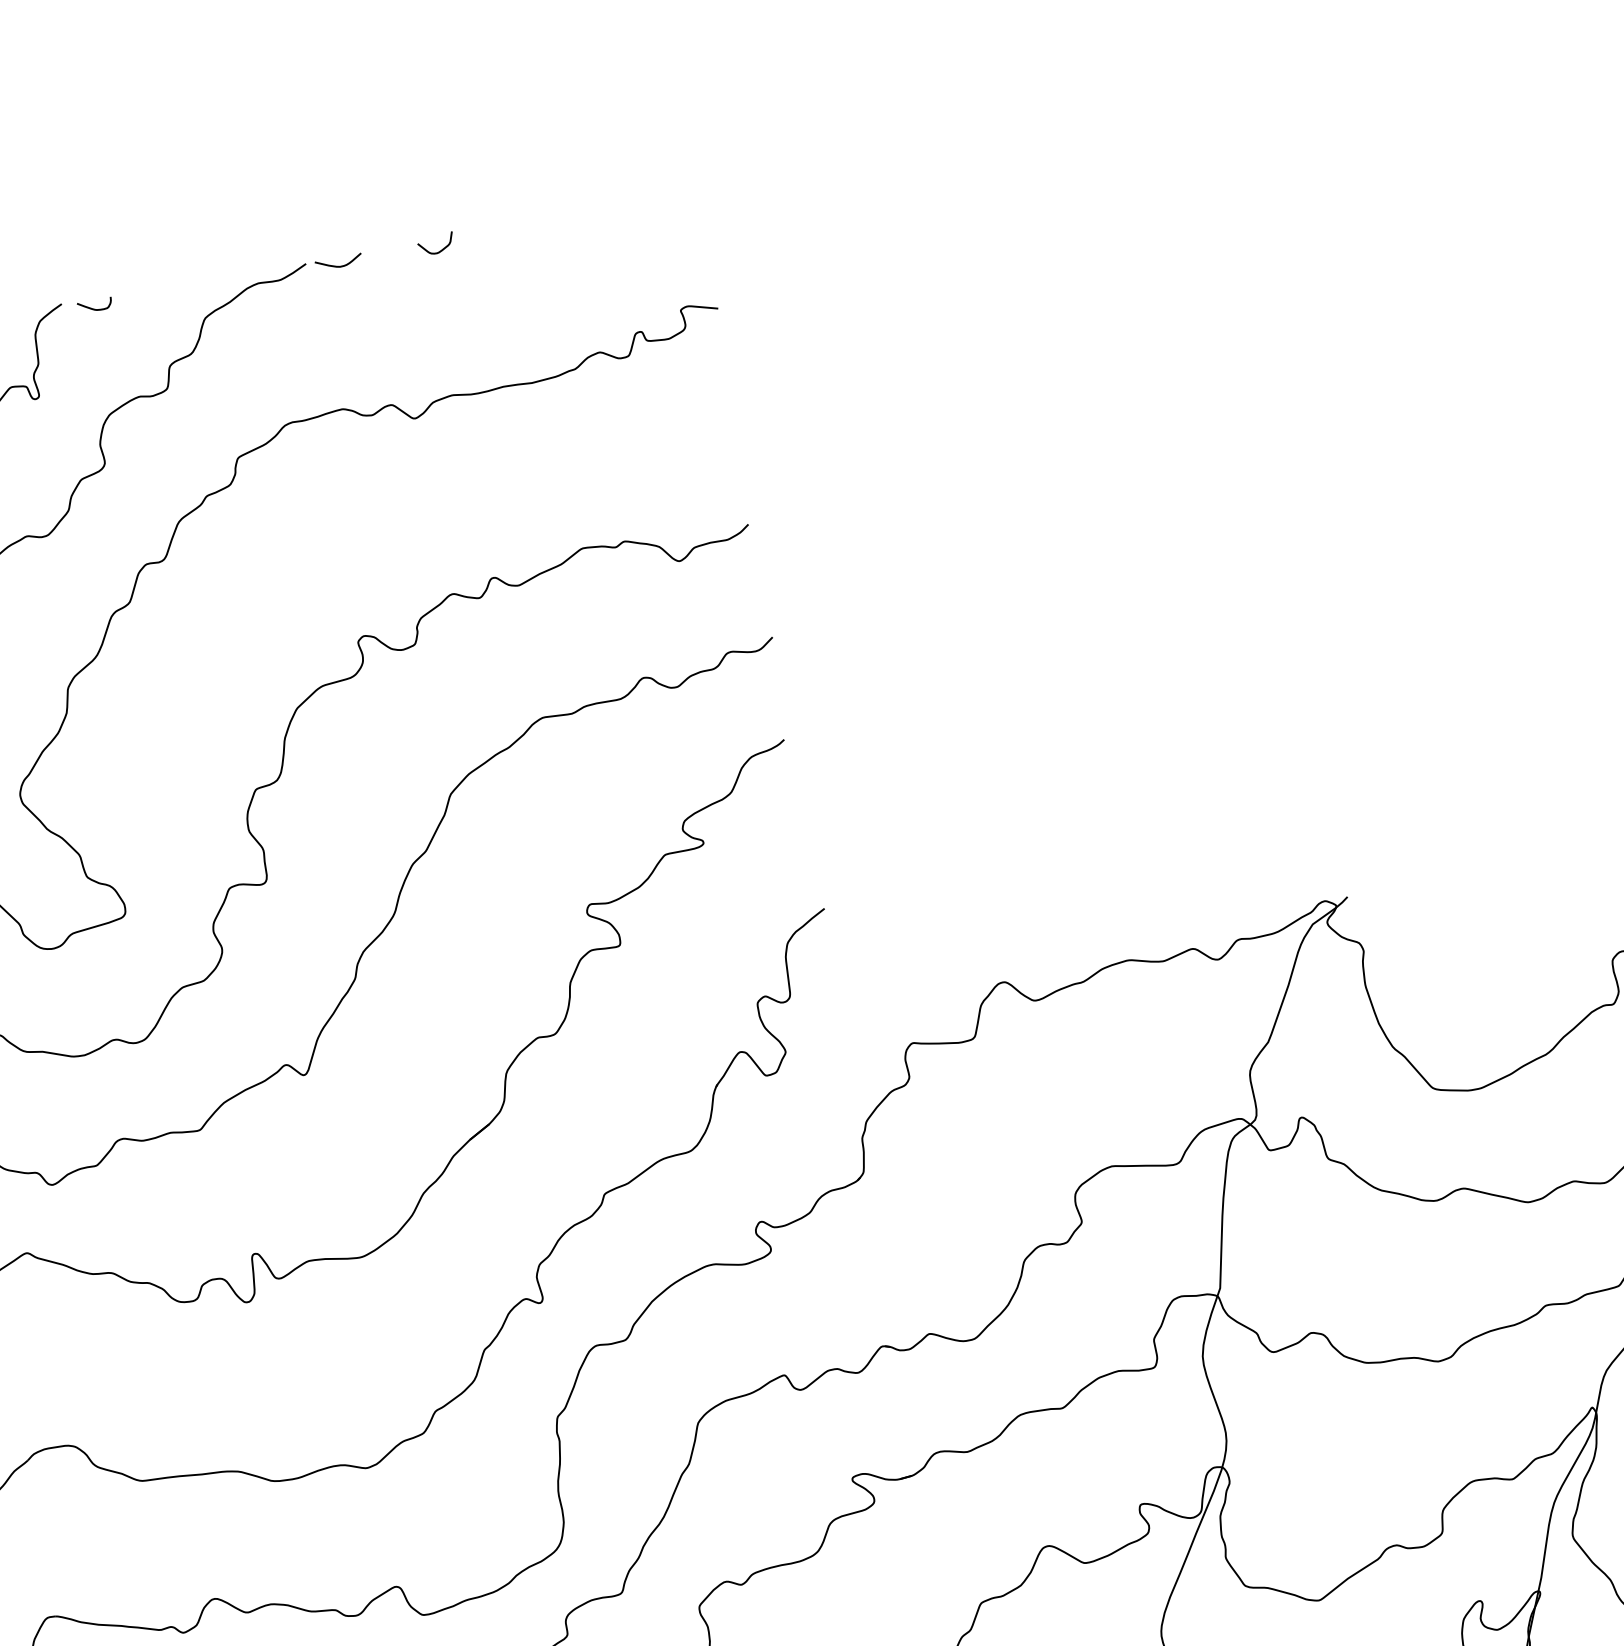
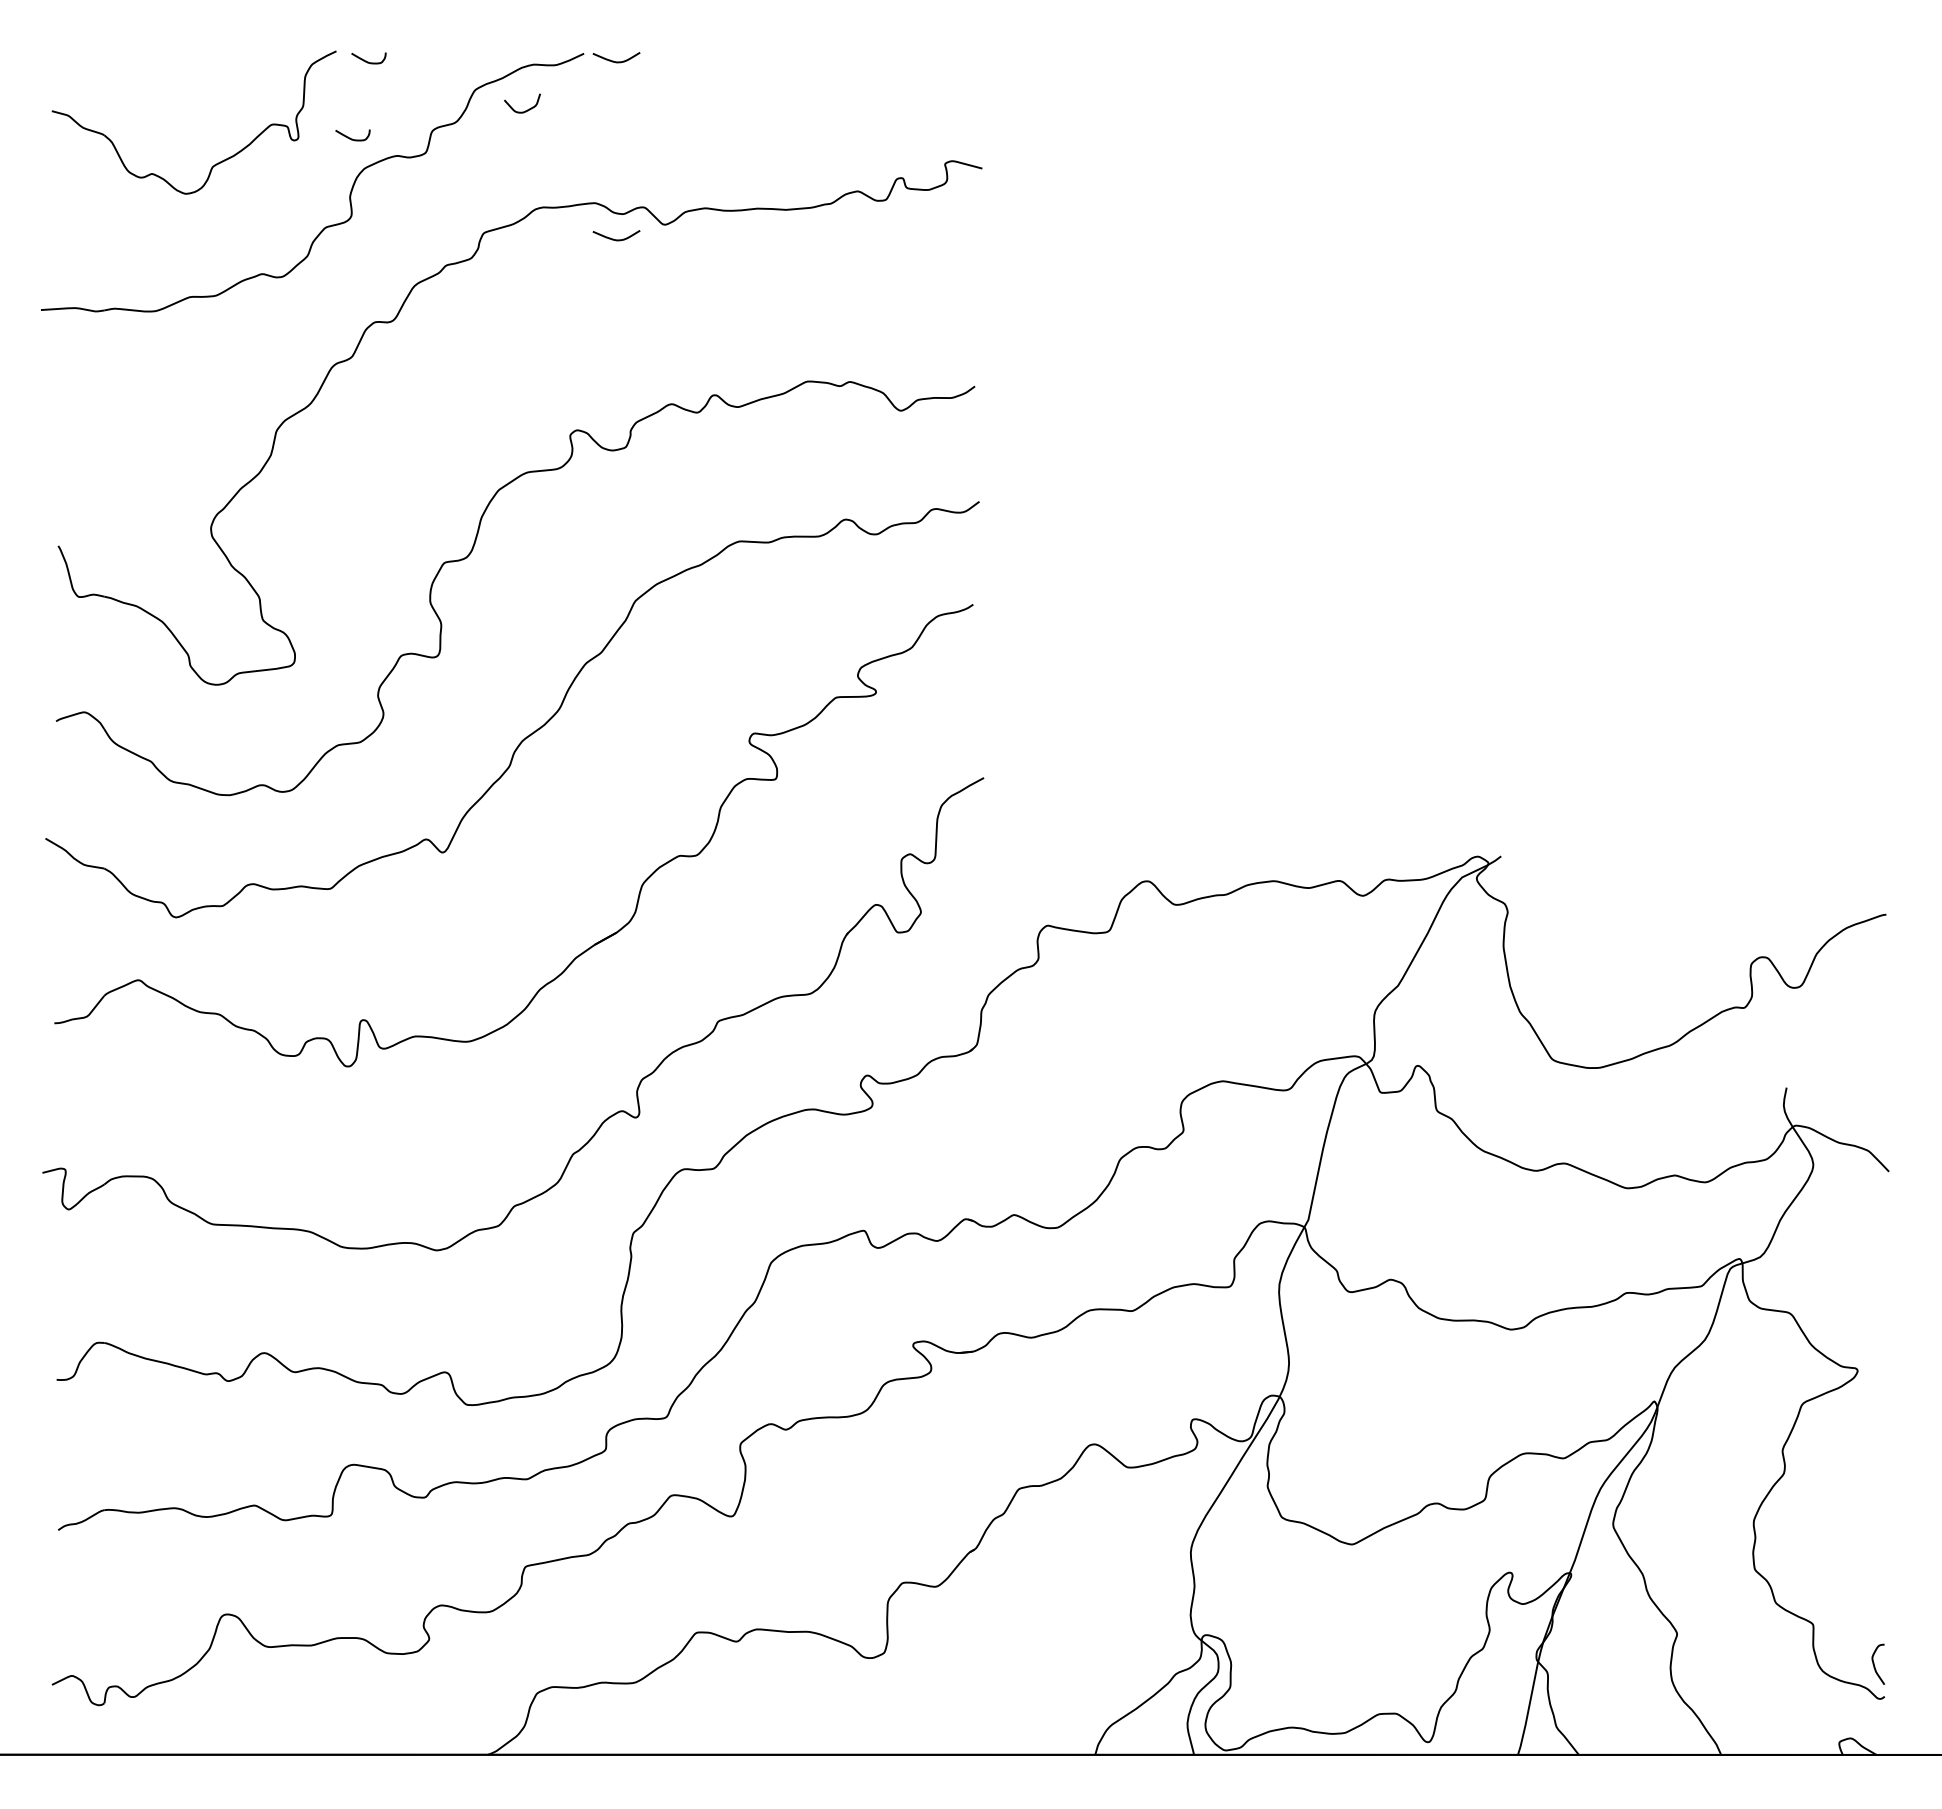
curve: (440, 250) -> (525, 110), moved
curve: (90, 386) -> (350, 137), added
curve: (370, 441) -> (616, 239), added

